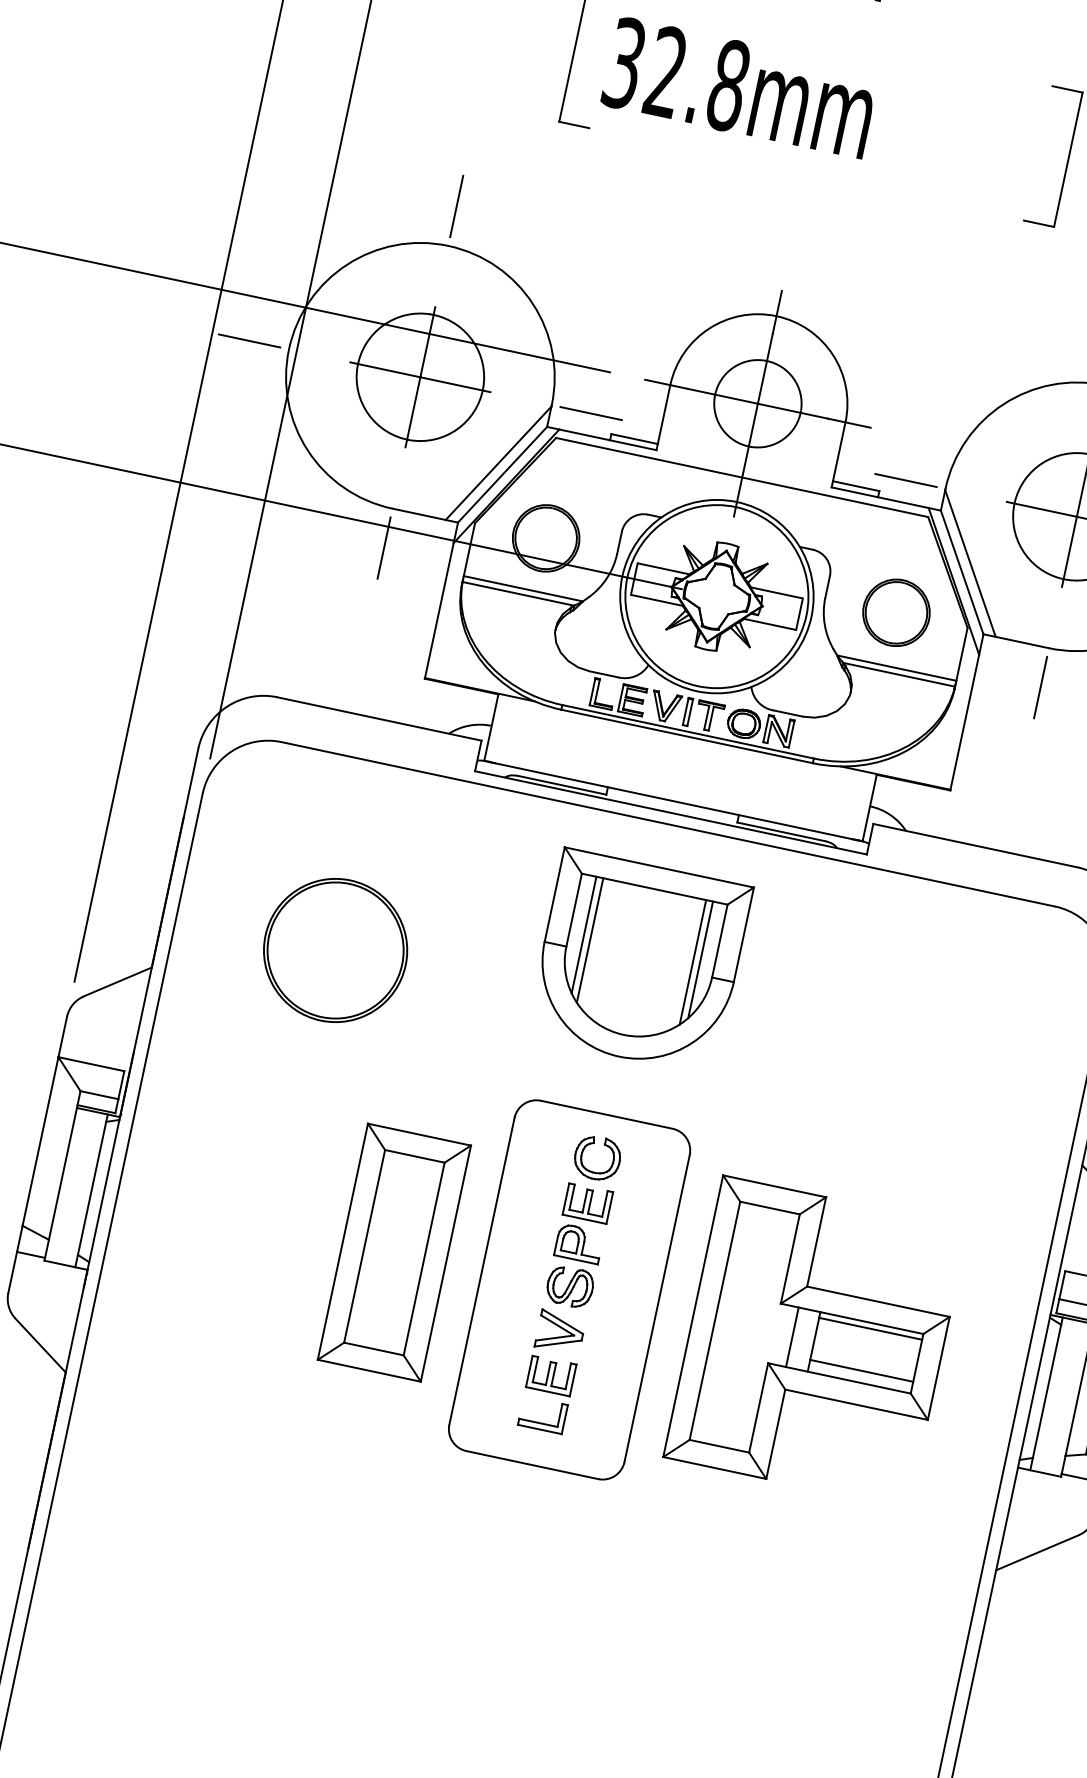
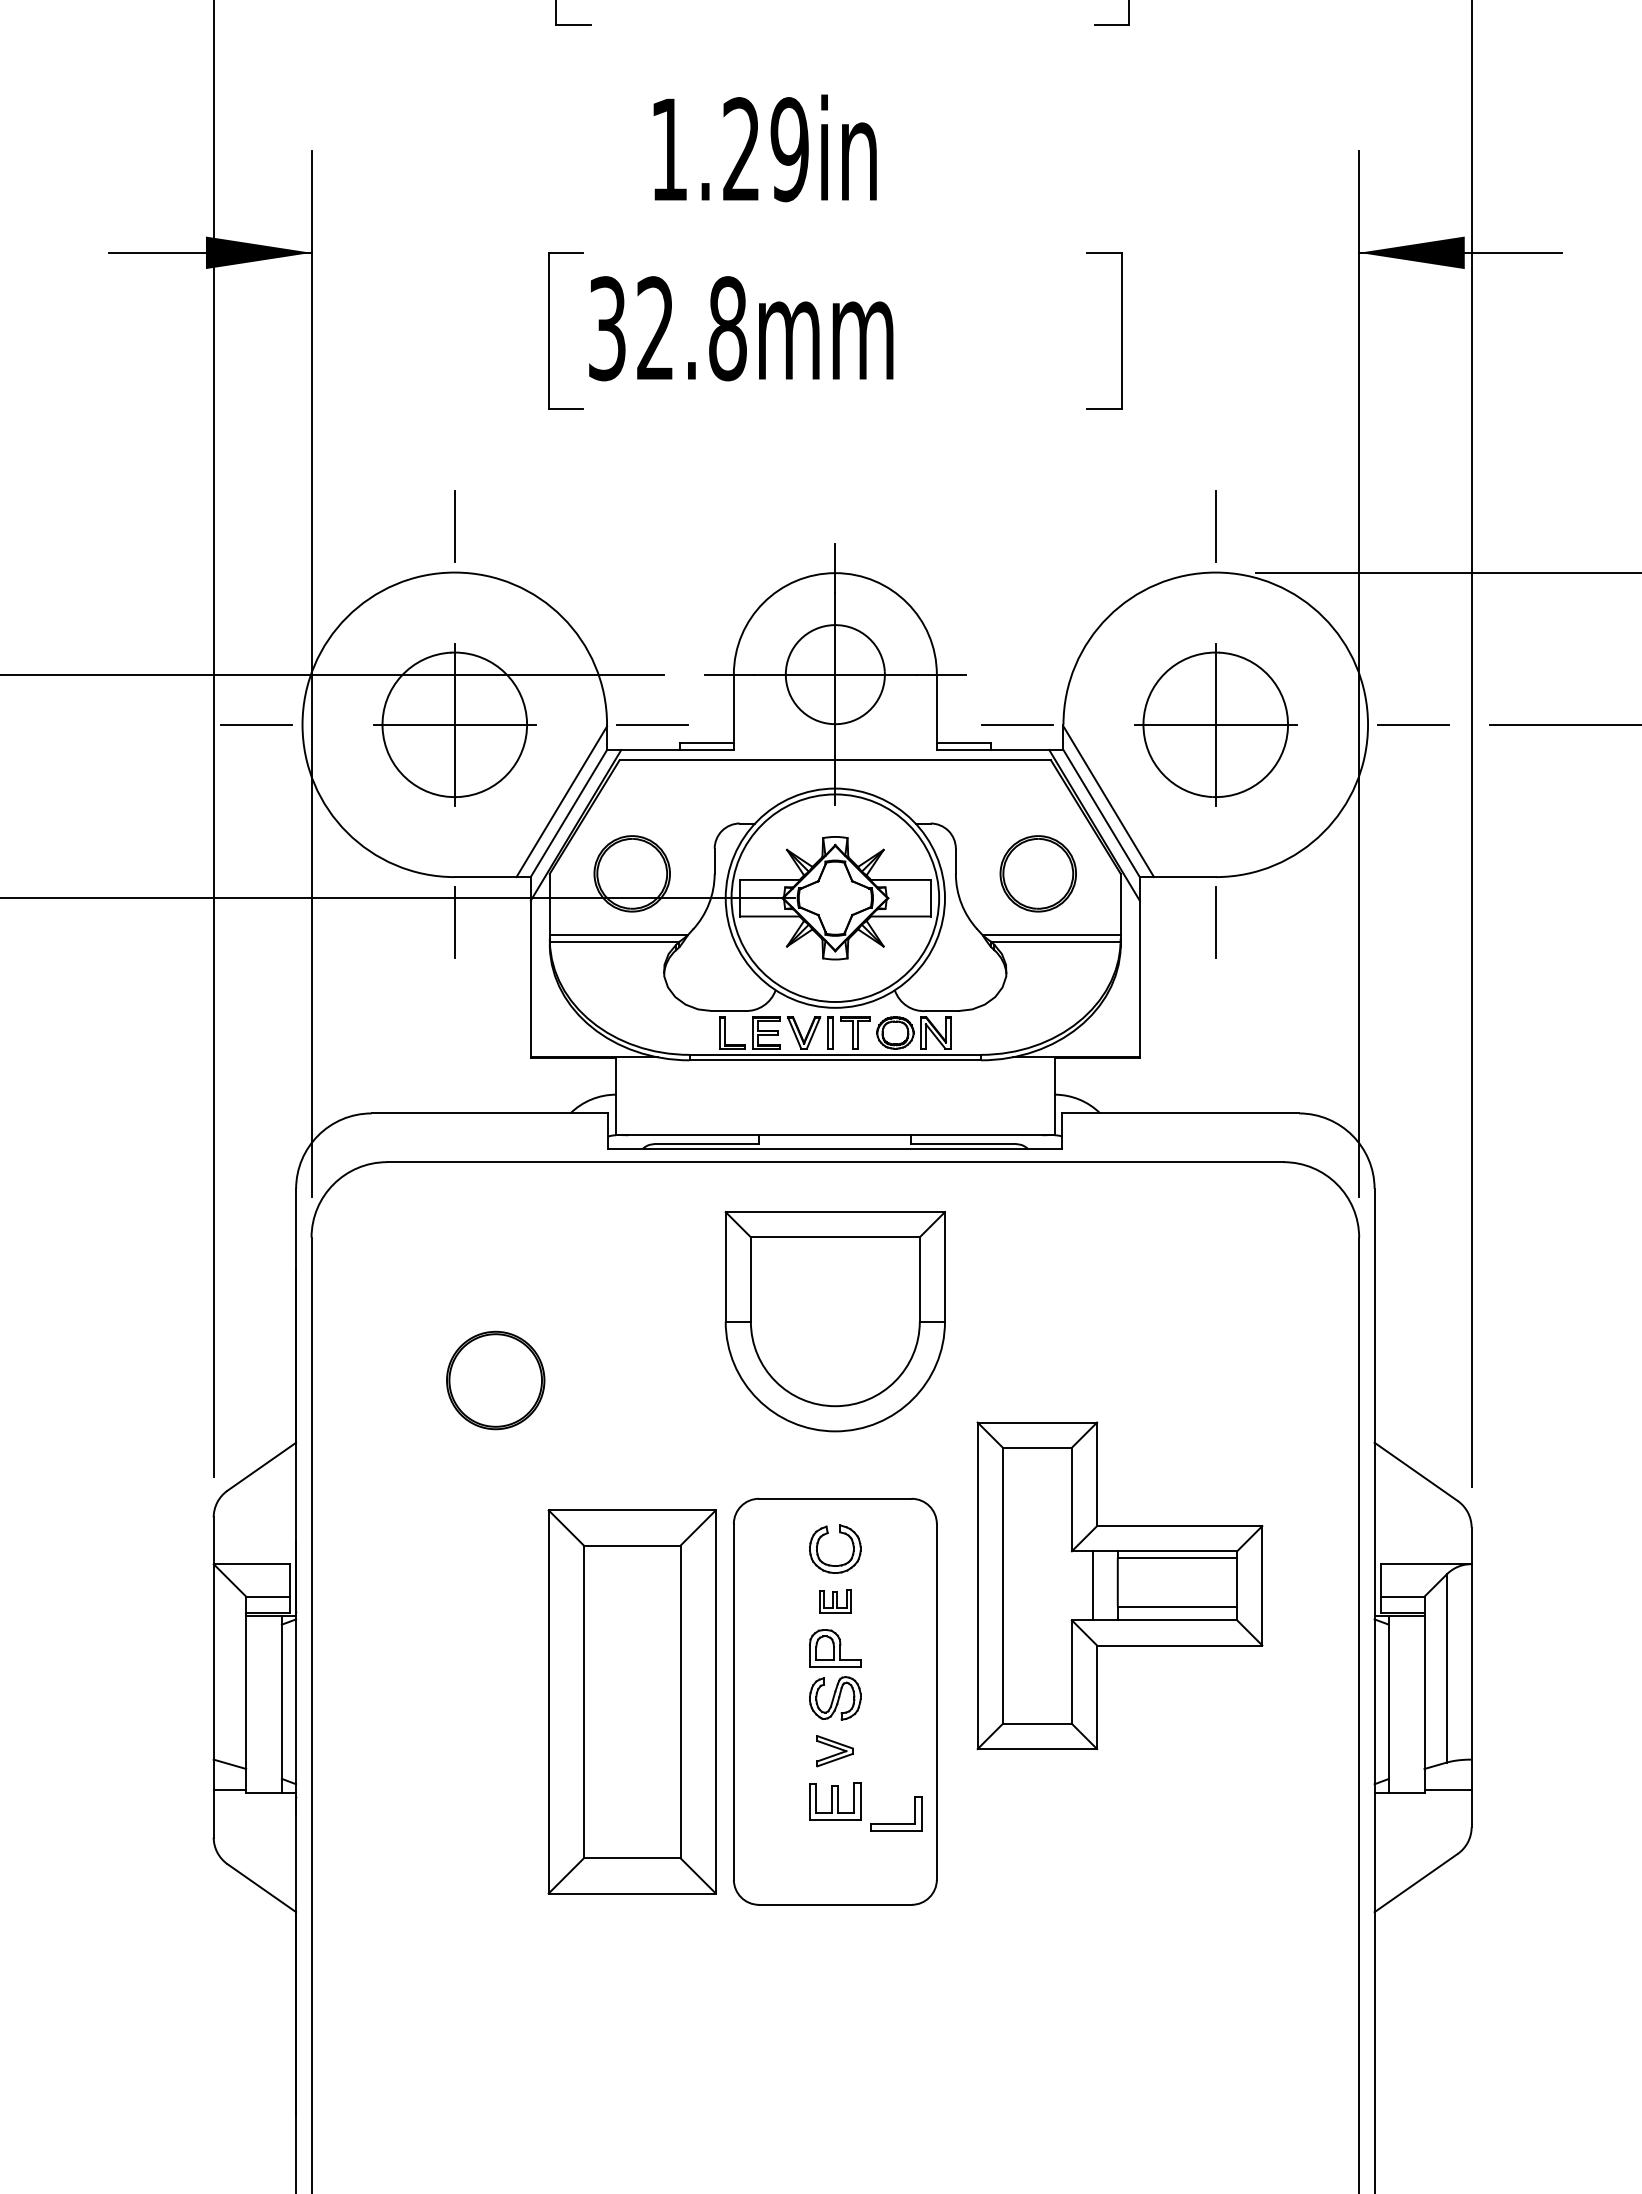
line: (583, 934) -> (767, 1304), removed
line: (589, 940) -> (775, 1309), removed
part: (335, 950) -> (495, 1380), size x0.6
line: (700, 959) -> (902, 1304), removed
line: (692, 962) -> (894, 1309), removed
part: (588, 1203) -> (835, 1601), size x0.6
part: (394, 1252) -> (632, 1701), size x1.4
part: (559, 1331) -> (834, 1750), size x0.7
part: (815, 1341) -> (1119, 1585), moved
part: (541, 1423) -> (896, 1823), moved

